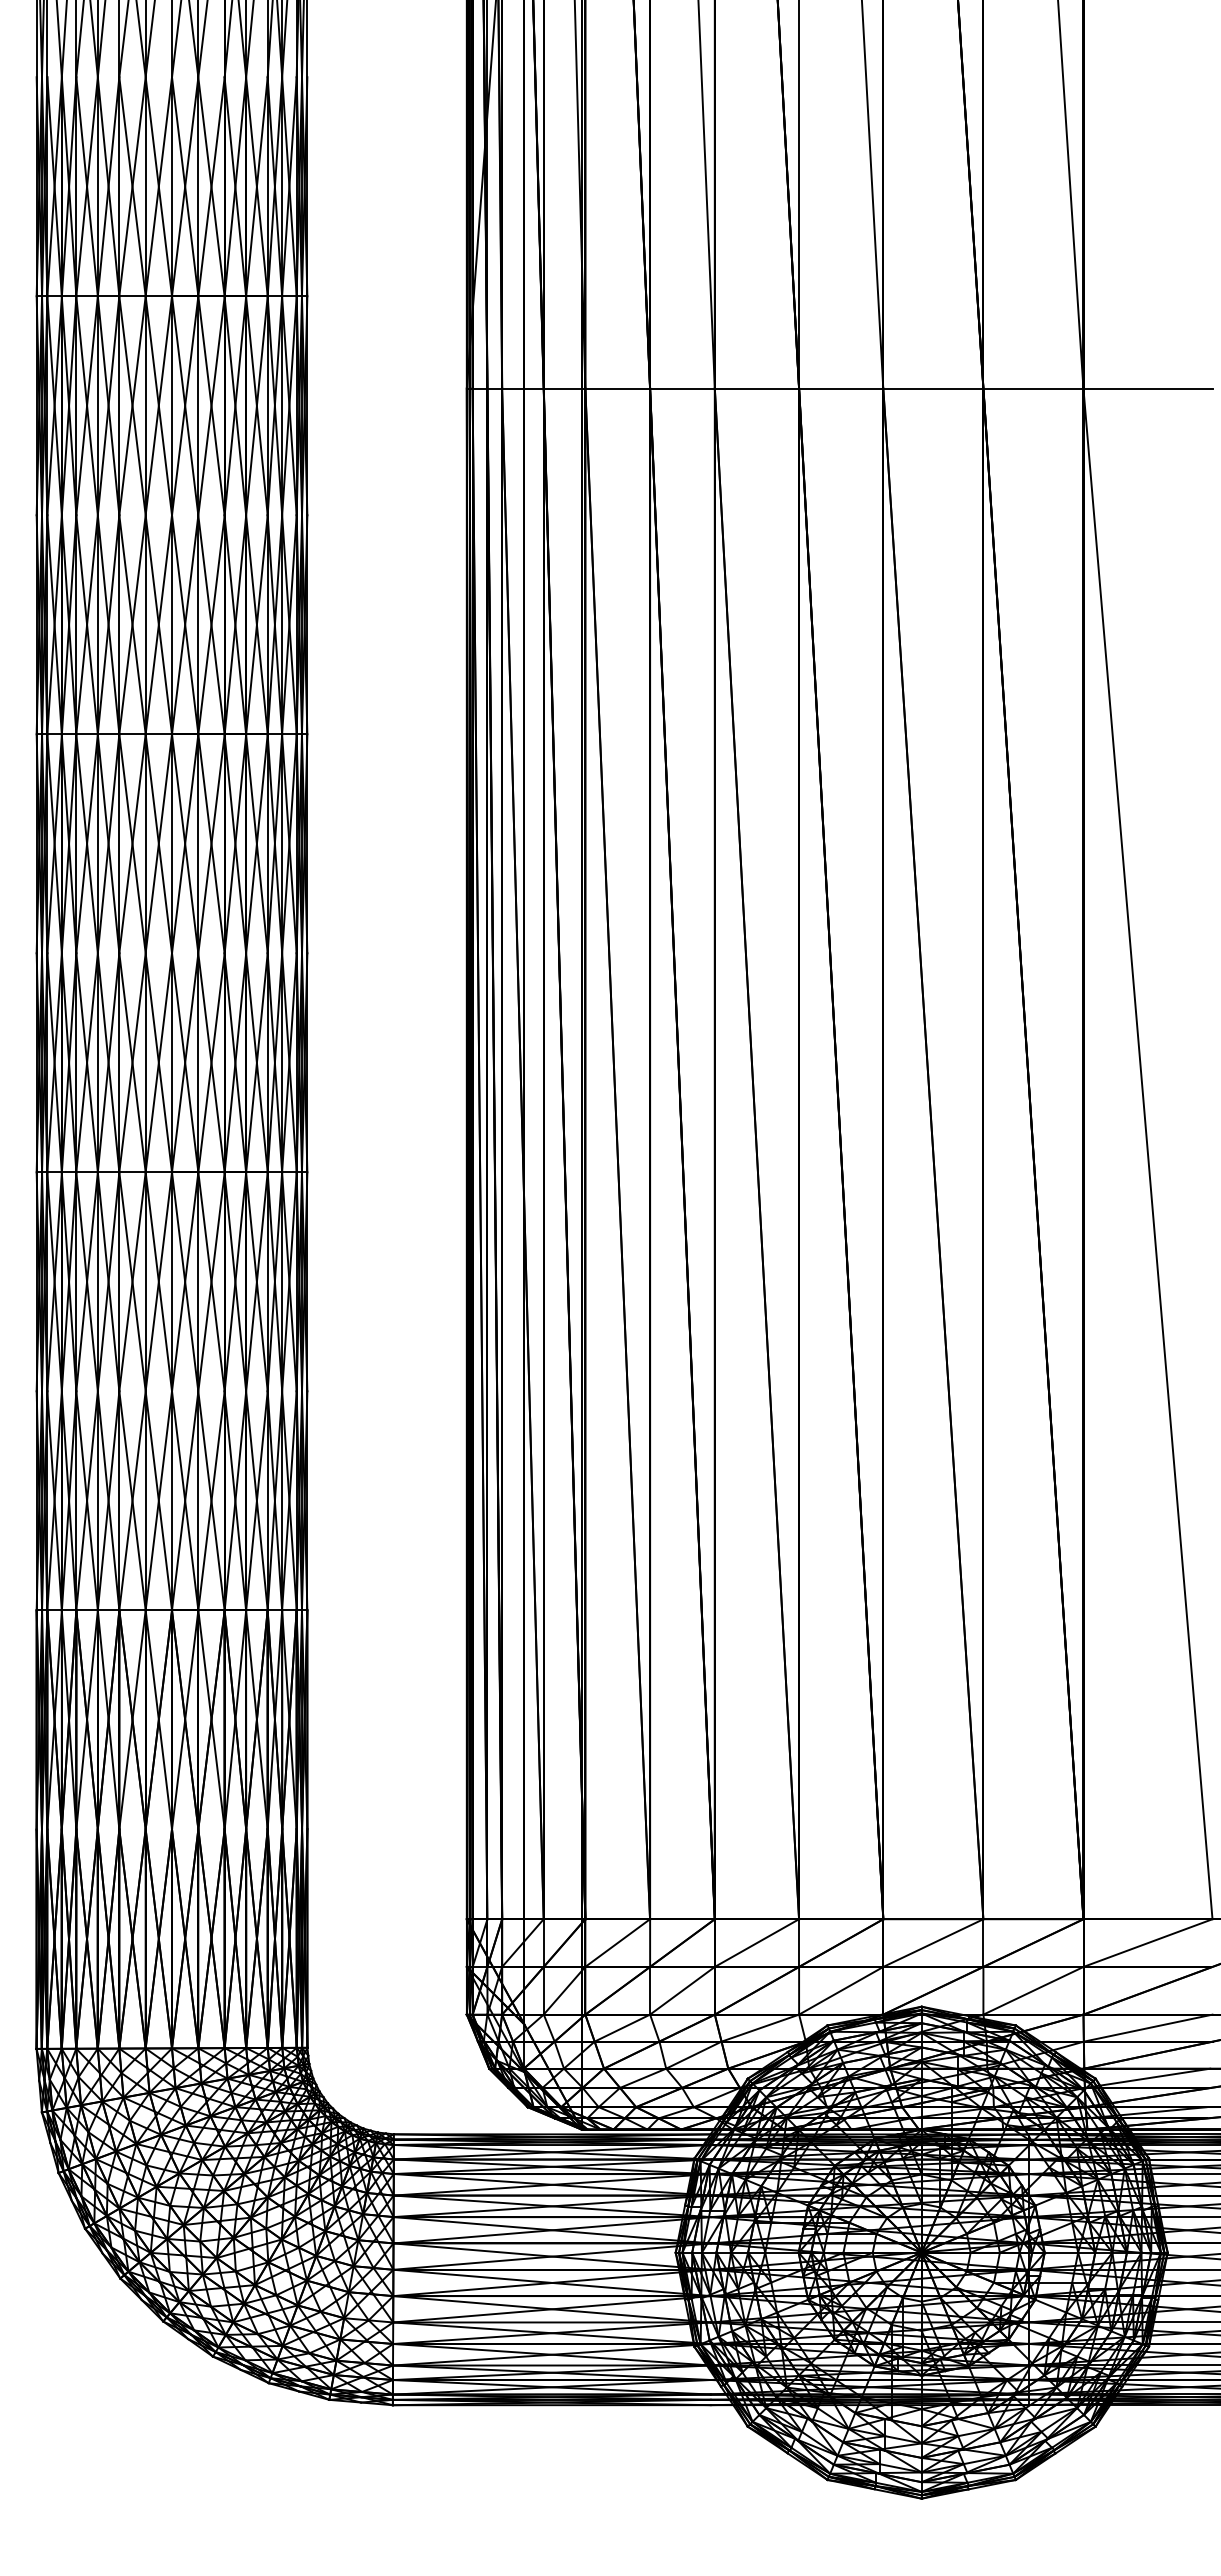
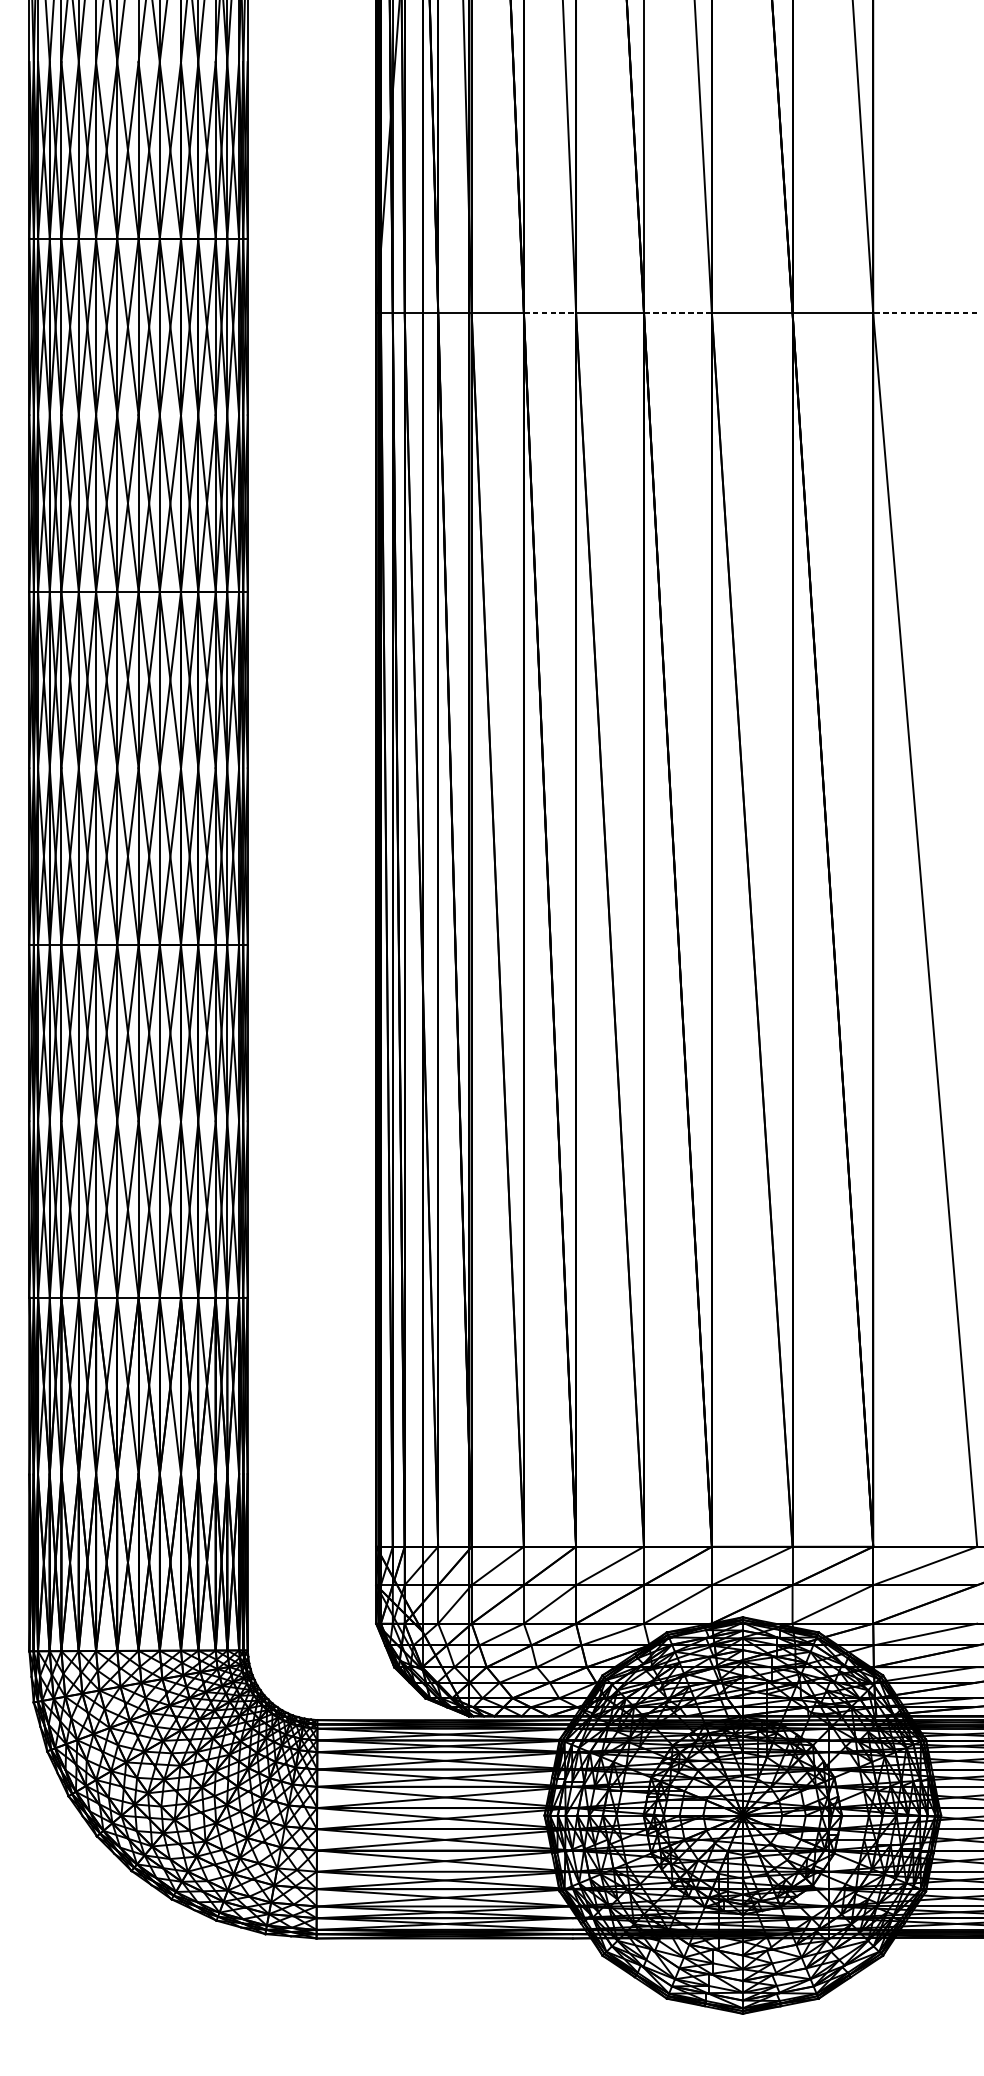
line: (683, 388) -> (550, 313), solid -> dashed
line: (841, 388) -> (678, 313), solid -> dashed
line: (1147, 388) -> (924, 313), solid -> dashed

